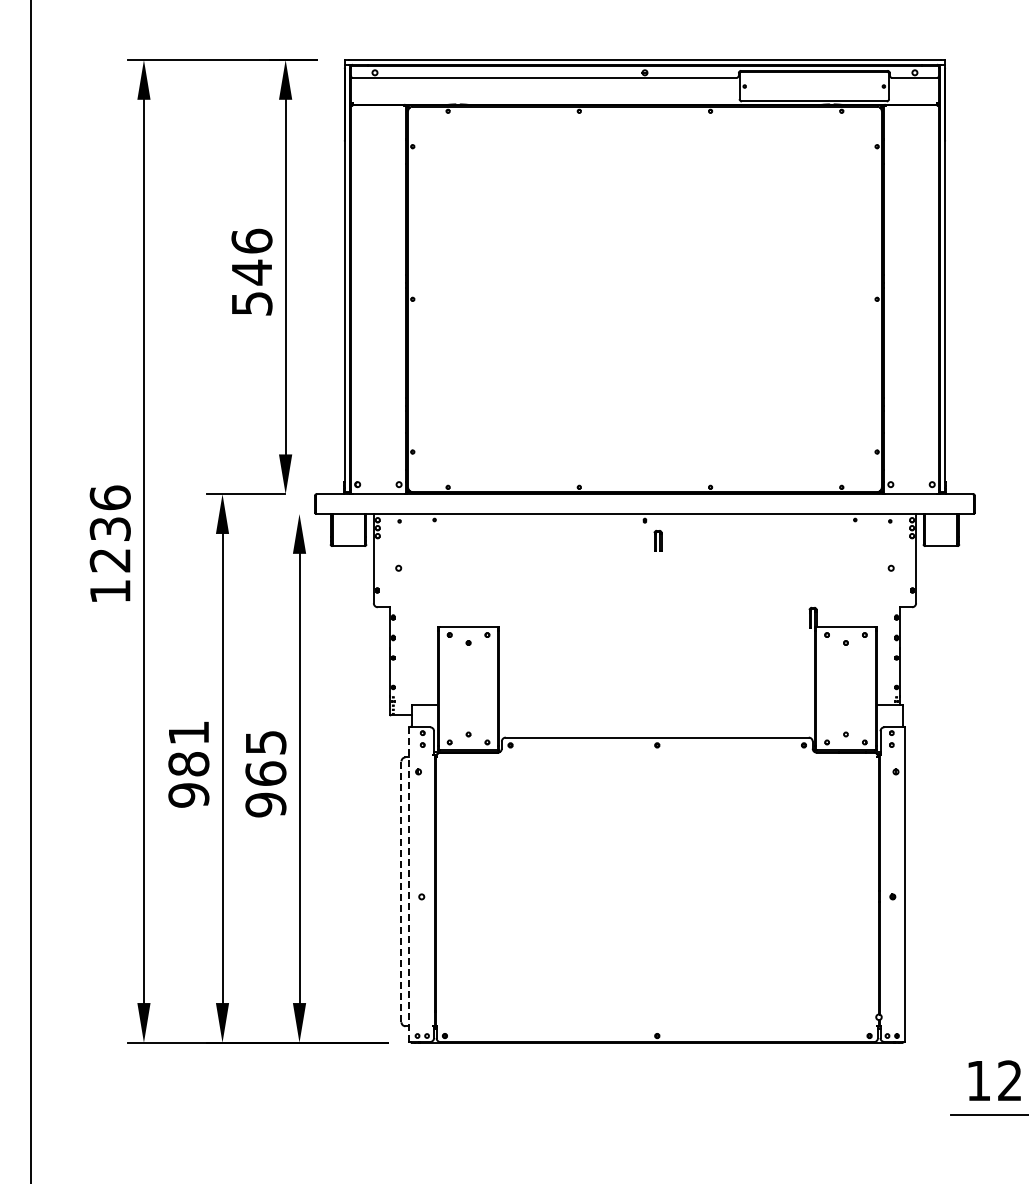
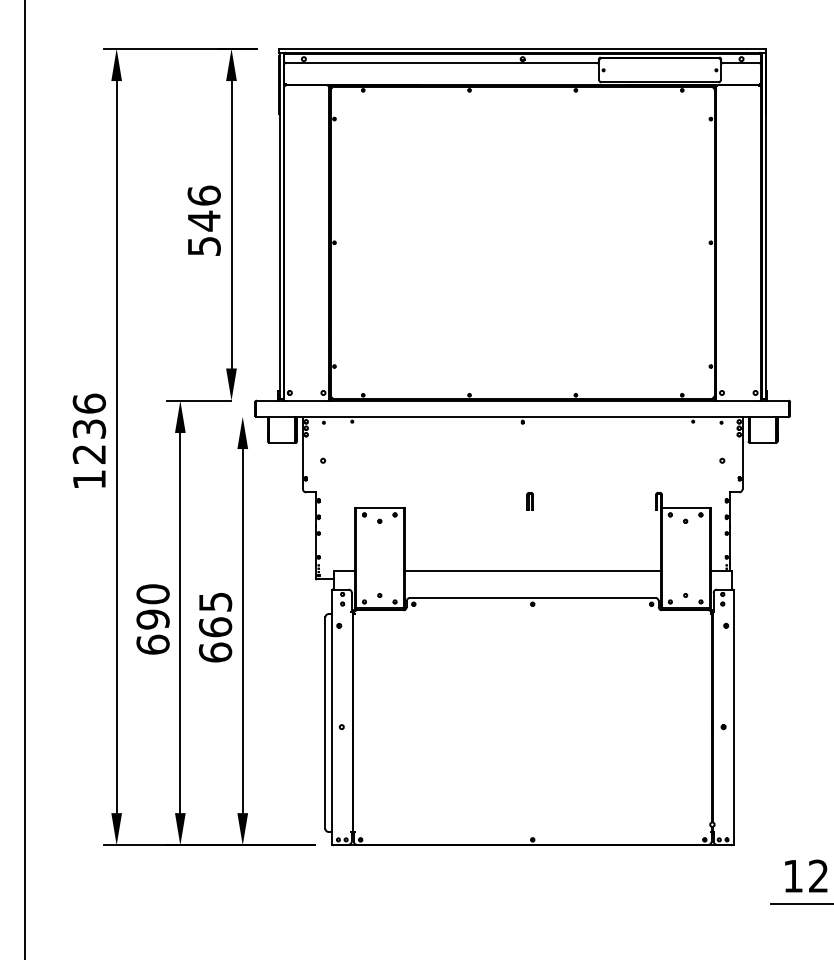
part: (657, 540) -> (529, 500), moved
line: (657, 704) -> (532, 571), added
text: (188, 763) -> (152, 619), 981 -> 690
text: (265, 804) -> (215, 652), 965 -> 665
line: (409, 884) -> (331, 717), dashed -> solid
line: (401, 891) -> (325, 722), dashed -> solid

